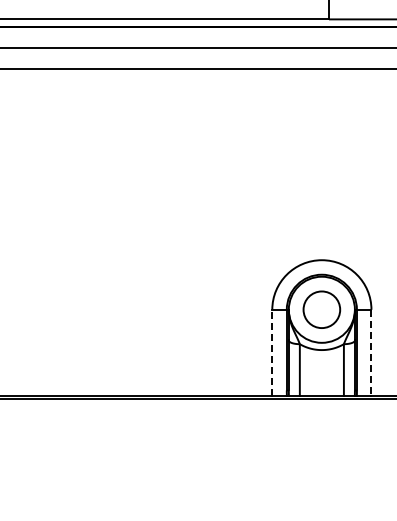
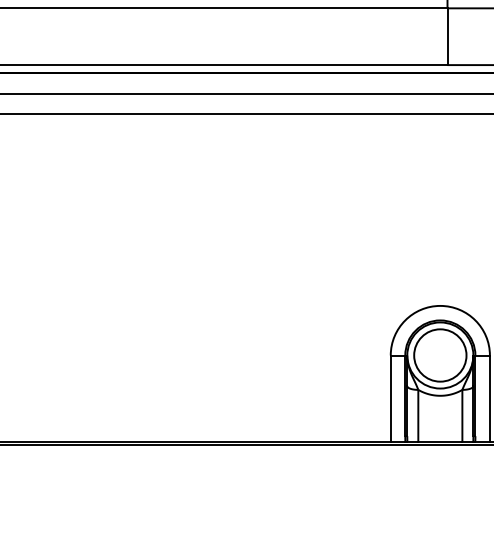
circle: (322, 309) -> (440, 355), size x1.43
line: (272, 352) -> (390, 398), dashed -> solid
line: (371, 353) -> (489, 399), dashed -> solid

